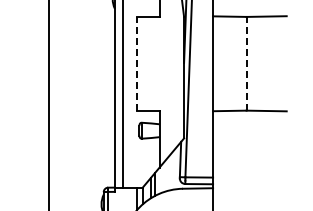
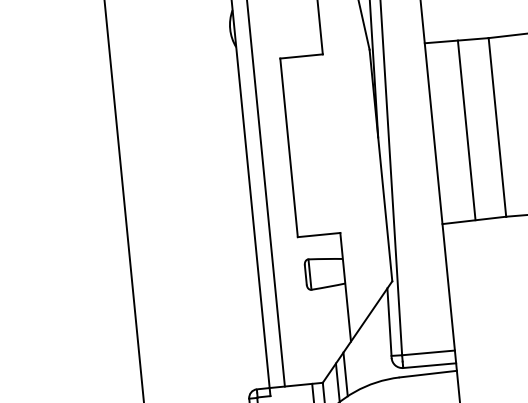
line: (137, 63) -> (289, 147), dashed -> solid
line: (230, 63) -> (466, 129), added
line: (246, 63) -> (497, 126), dashed -> solid

